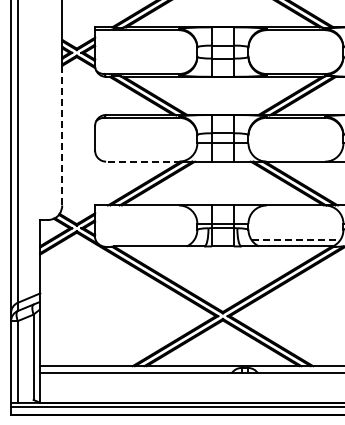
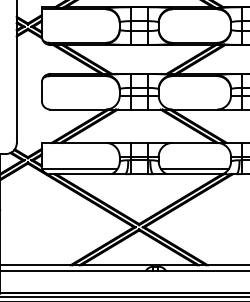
line: (62, 135) -> (17, 89), dashed -> solid
line: (142, 161) -> (77, 109), dashed -> solid
line: (144, 240) -> (79, 169), added
line: (296, 240) -> (195, 169), dashed -> solid

